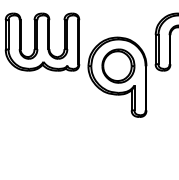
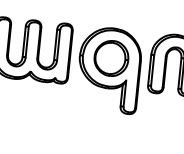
part: (117, 76) -> (109, 69), moved

